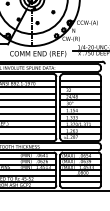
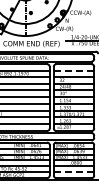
line: (81, 80) -> (74, 70), solid -> dashed
line: (81, 181) -> (74, 171), solid -> dashed

